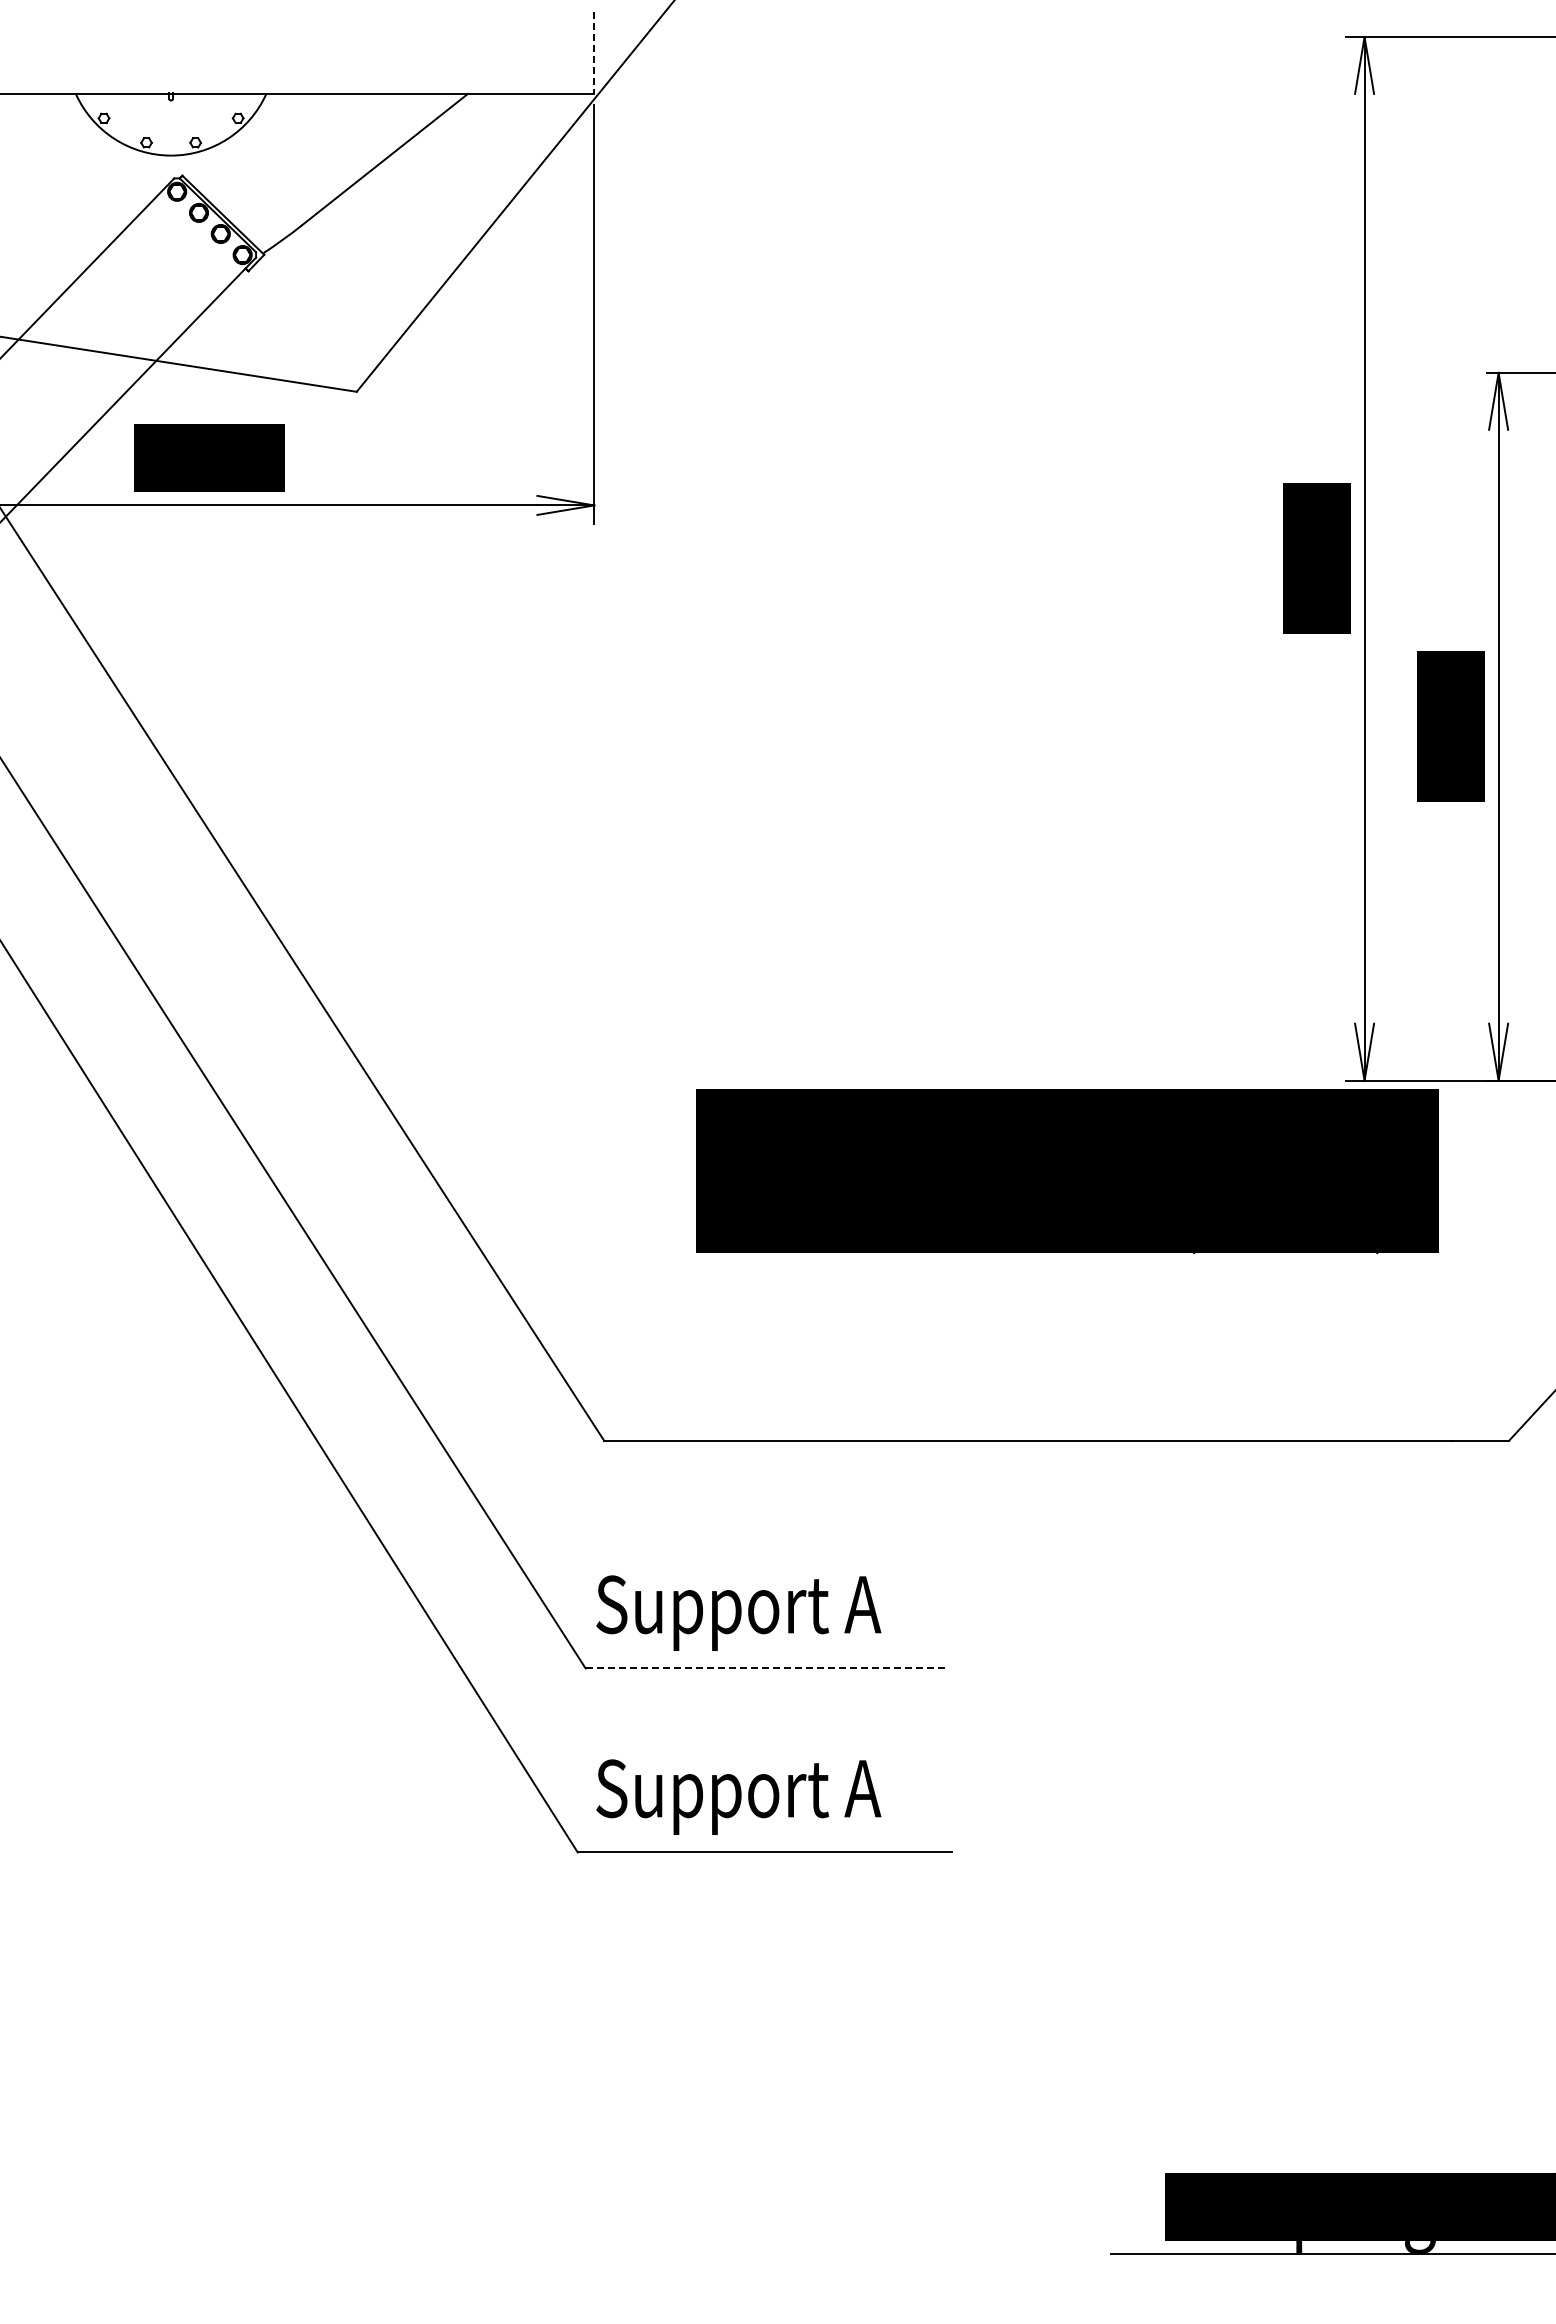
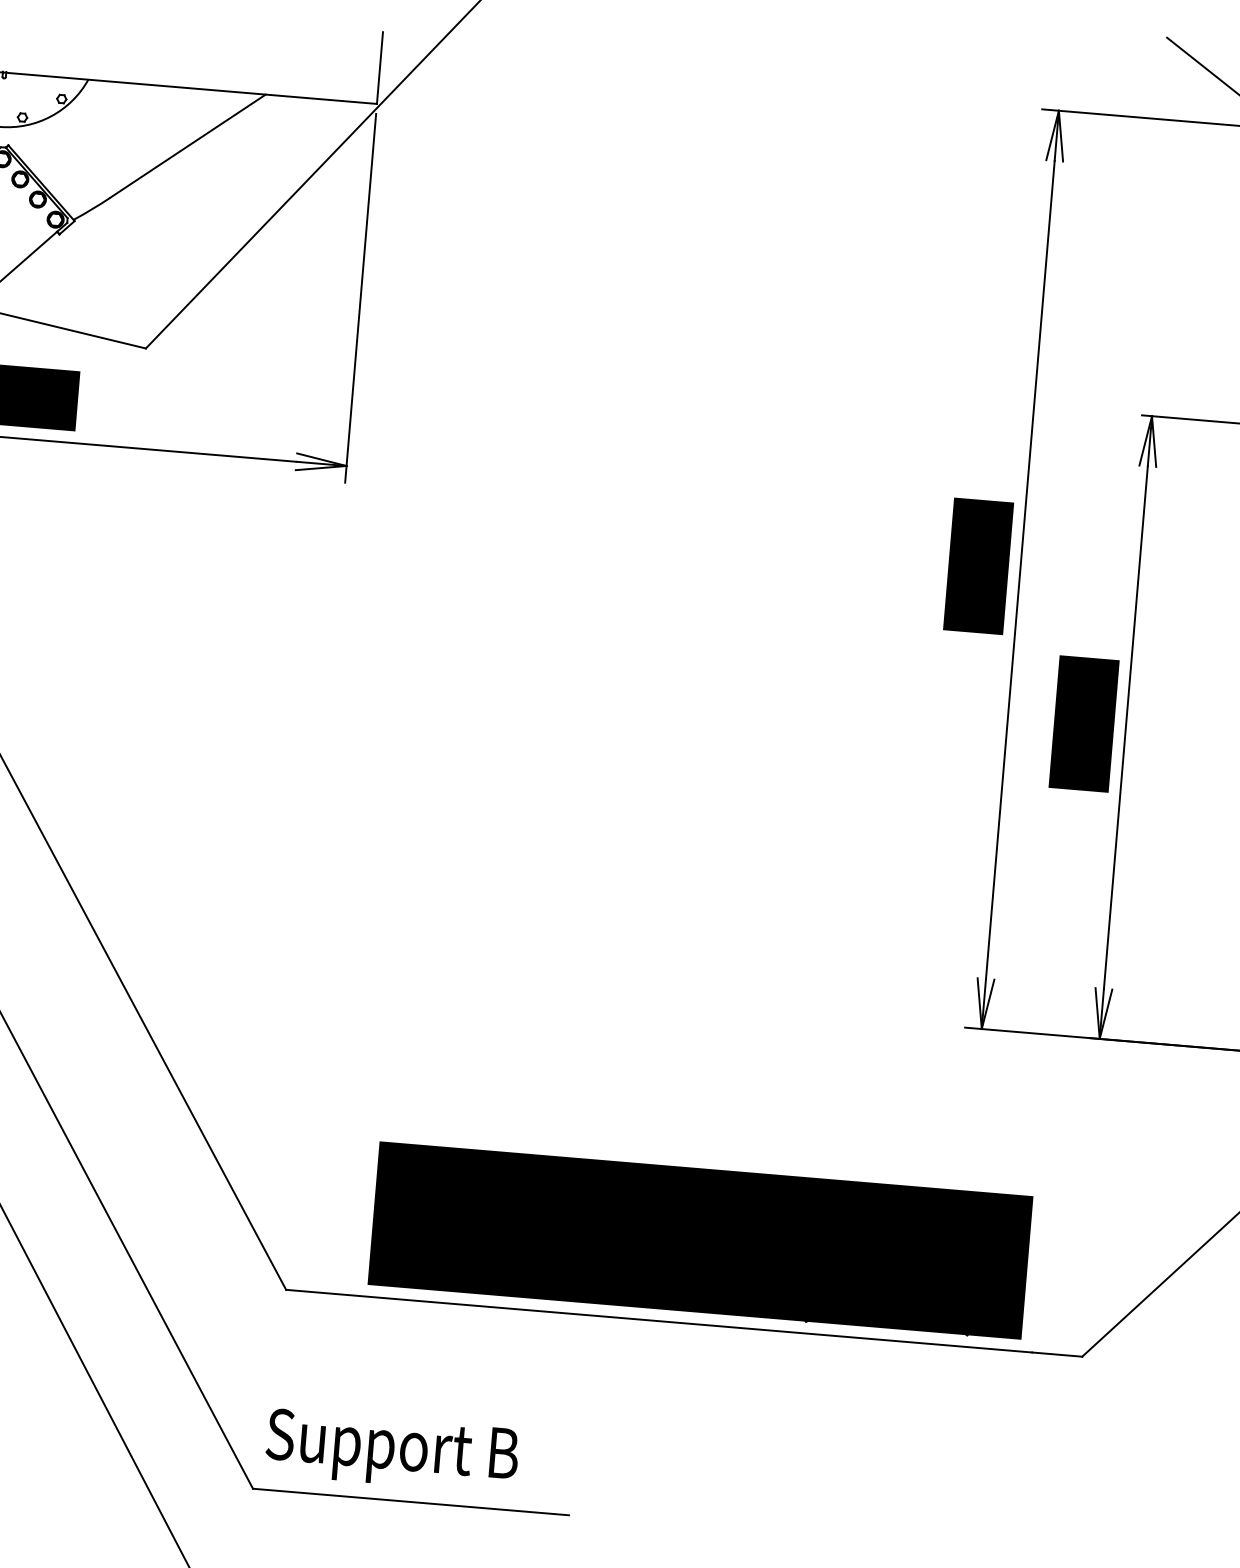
line: (594, 53) -> (380, 68), dashed -> solid
text: (1067, 1171) -> (700, 1241), moved
text: (862, 1604) -> (501, 1452), Support A -> Support B
line: (765, 1668) -> (411, 1502), dashed -> solid

